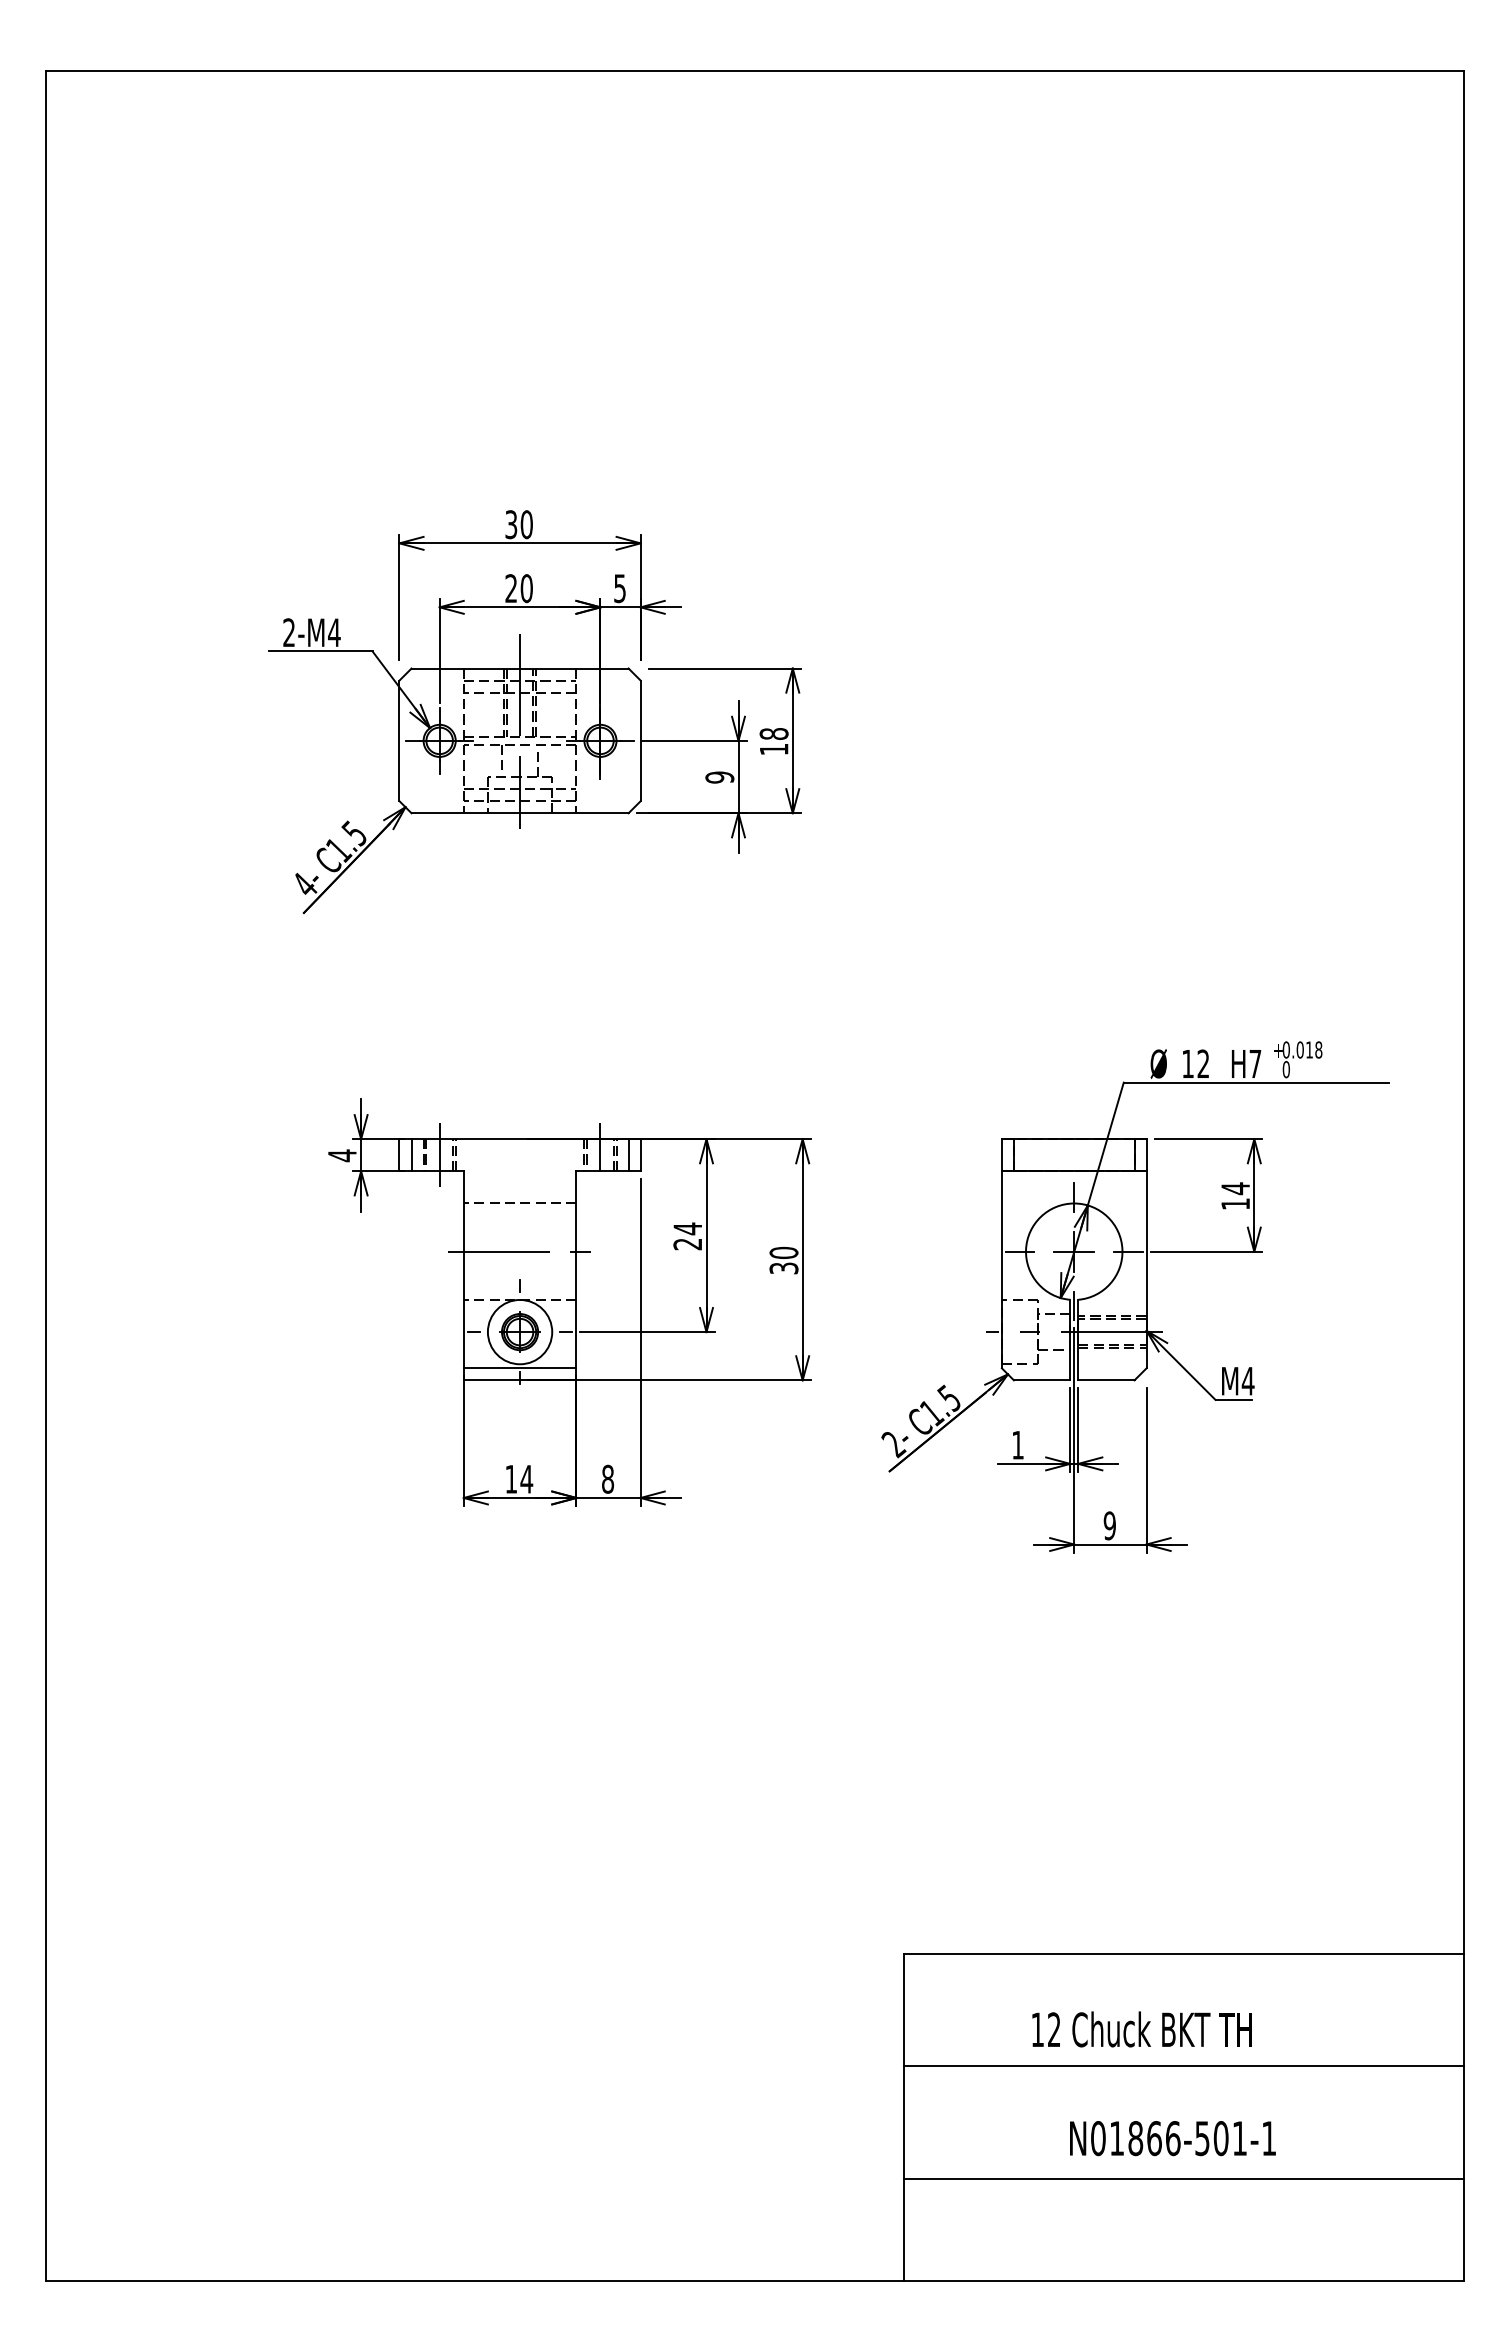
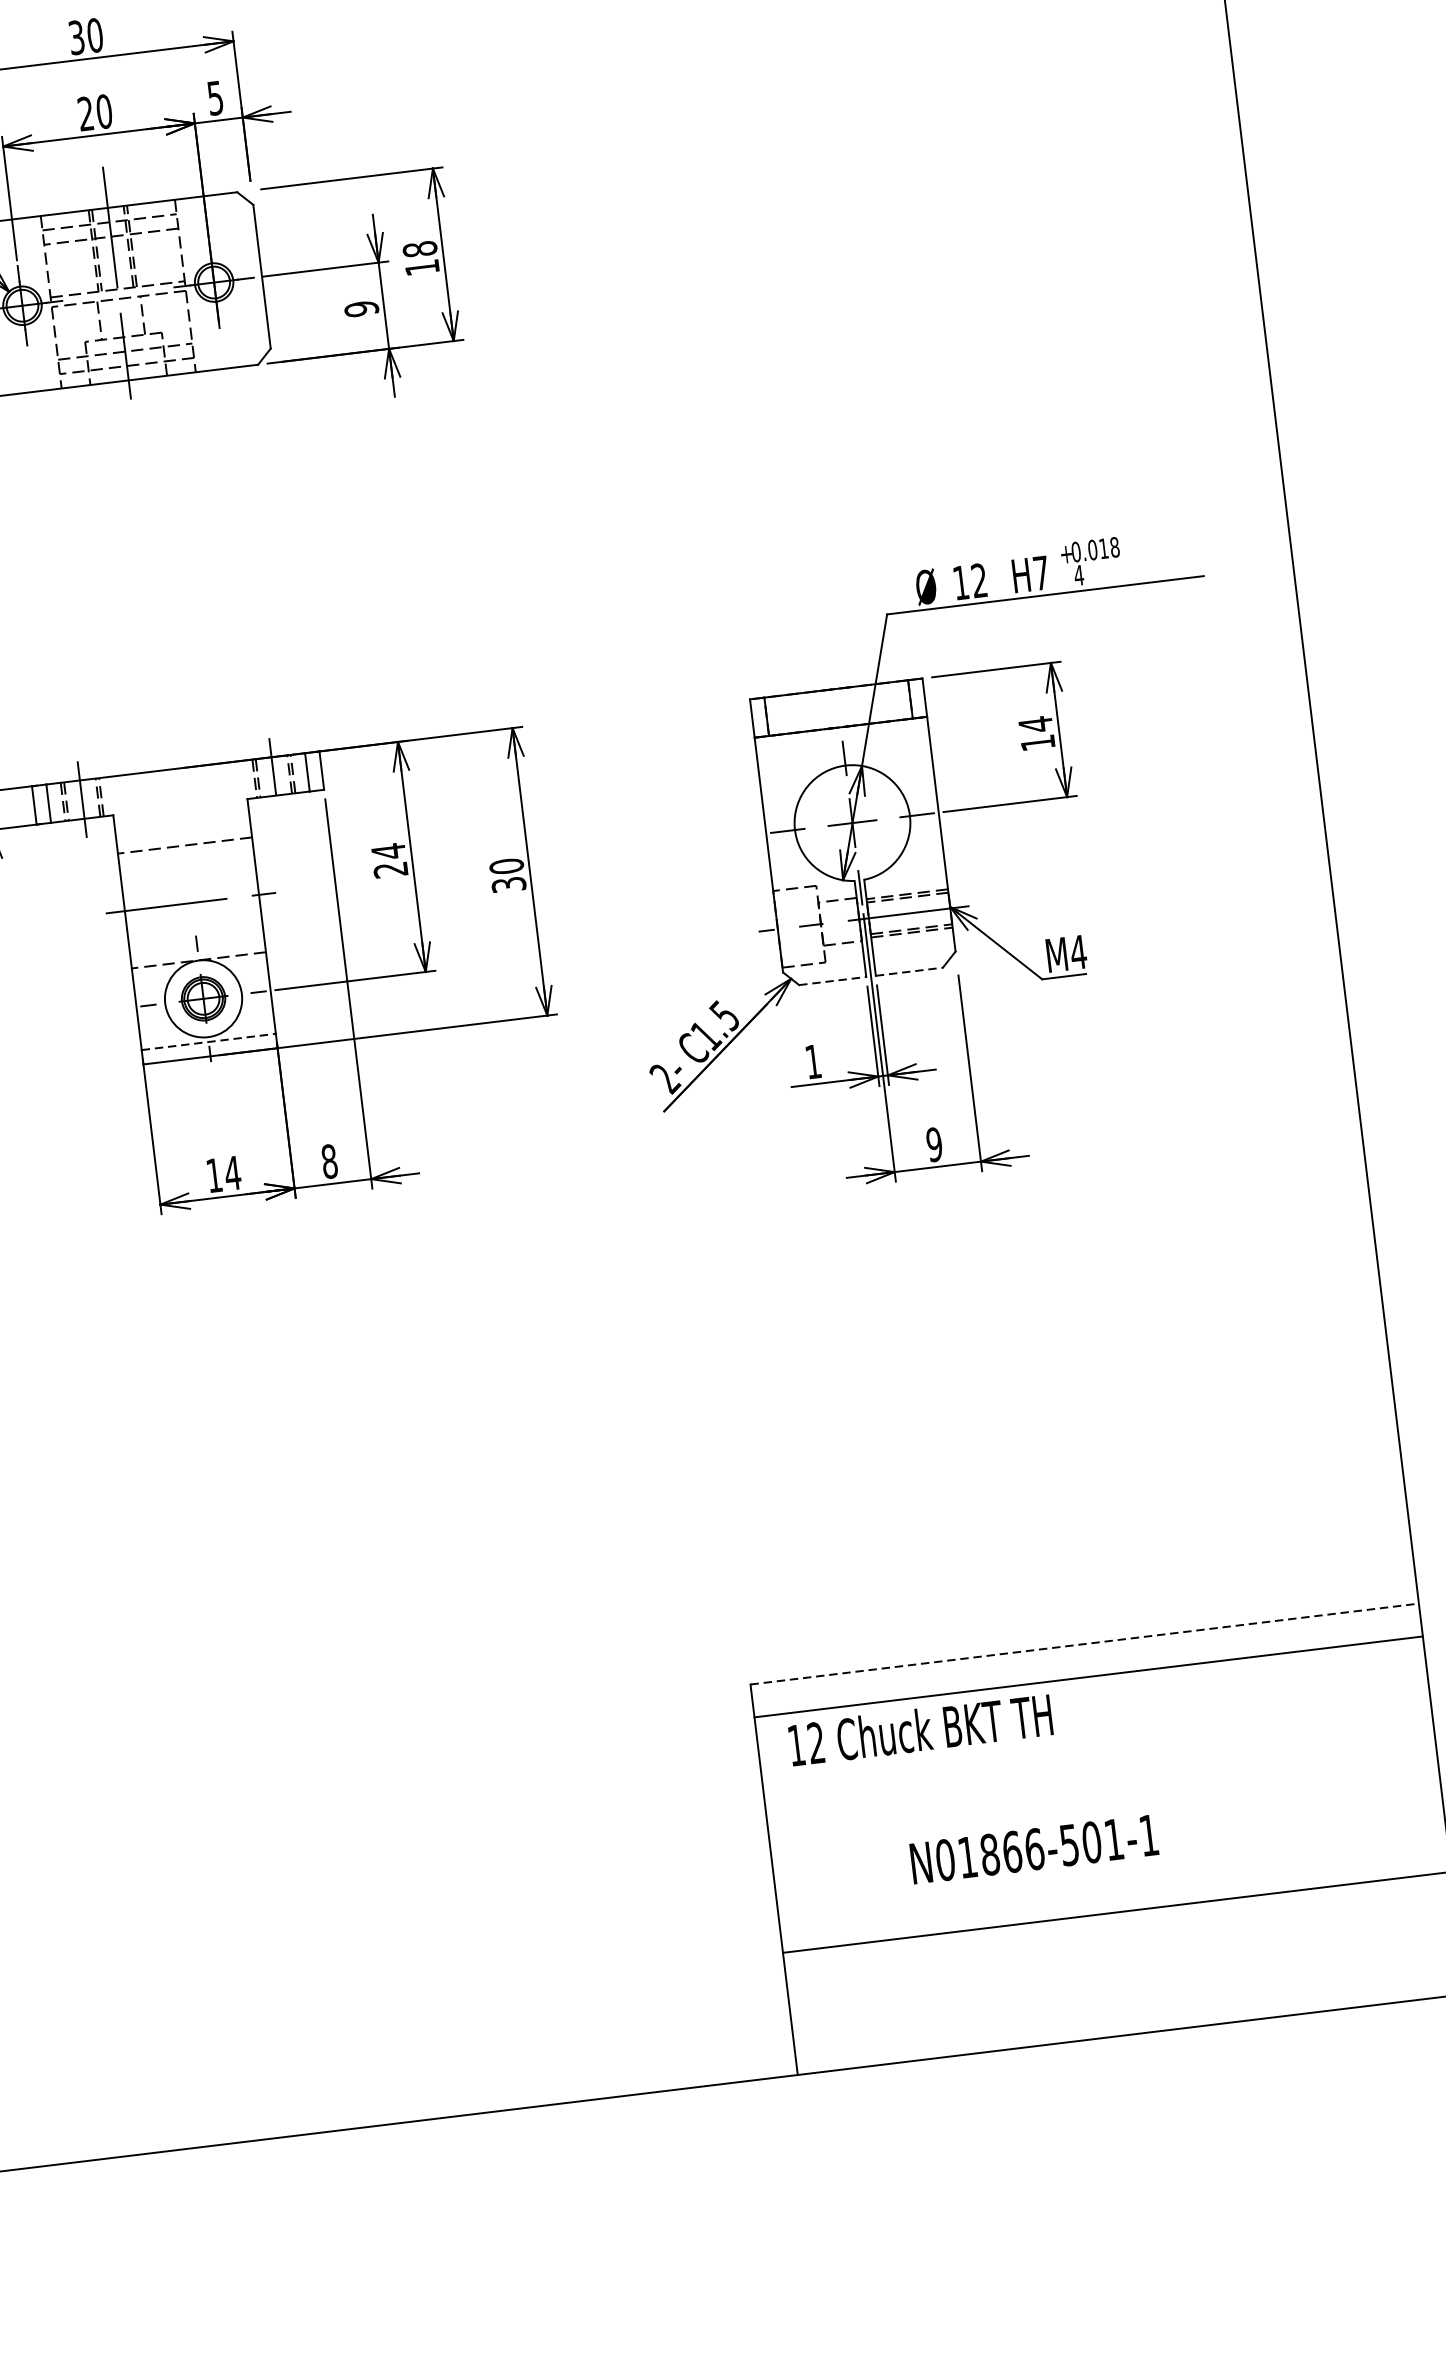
text: (1286, 1069) -> (1079, 575), 0 -> 4
line: (520, 1368) -> (209, 1042), solid -> dashed
line: (1042, 1380) -> (833, 981), solid -> dashed
line: (1106, 1380) -> (909, 971), solid -> dashed
line: (1184, 1953) -> (1085, 1643), solid -> dashed
text: (1141, 2029) -> (920, 1730), moved
line: (1183, 2066) -> (1087, 1677), moved
text: (1172, 2138) -> (1033, 1849), moved

